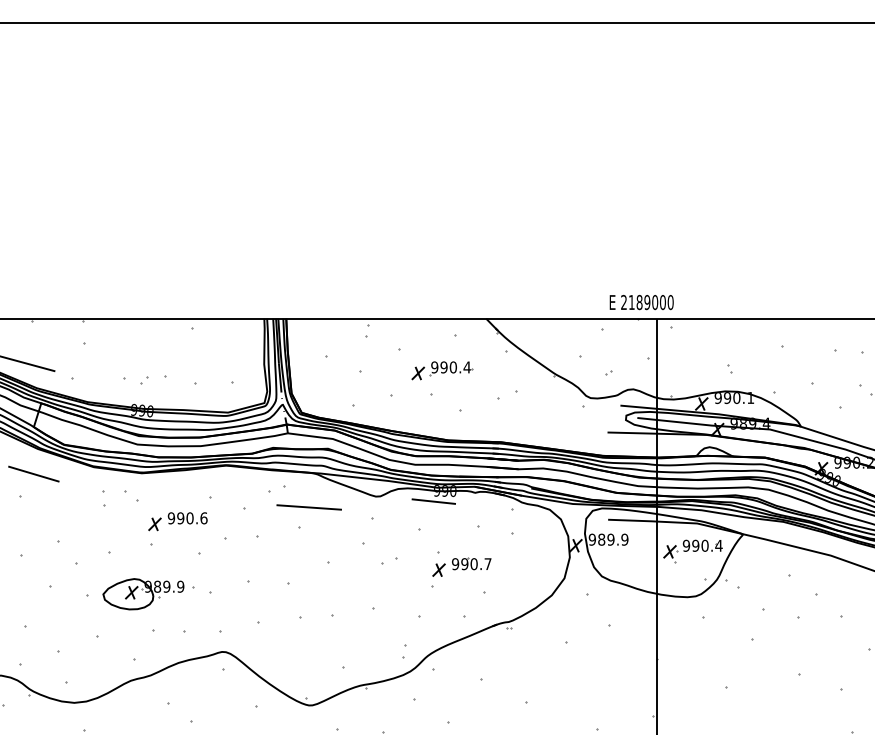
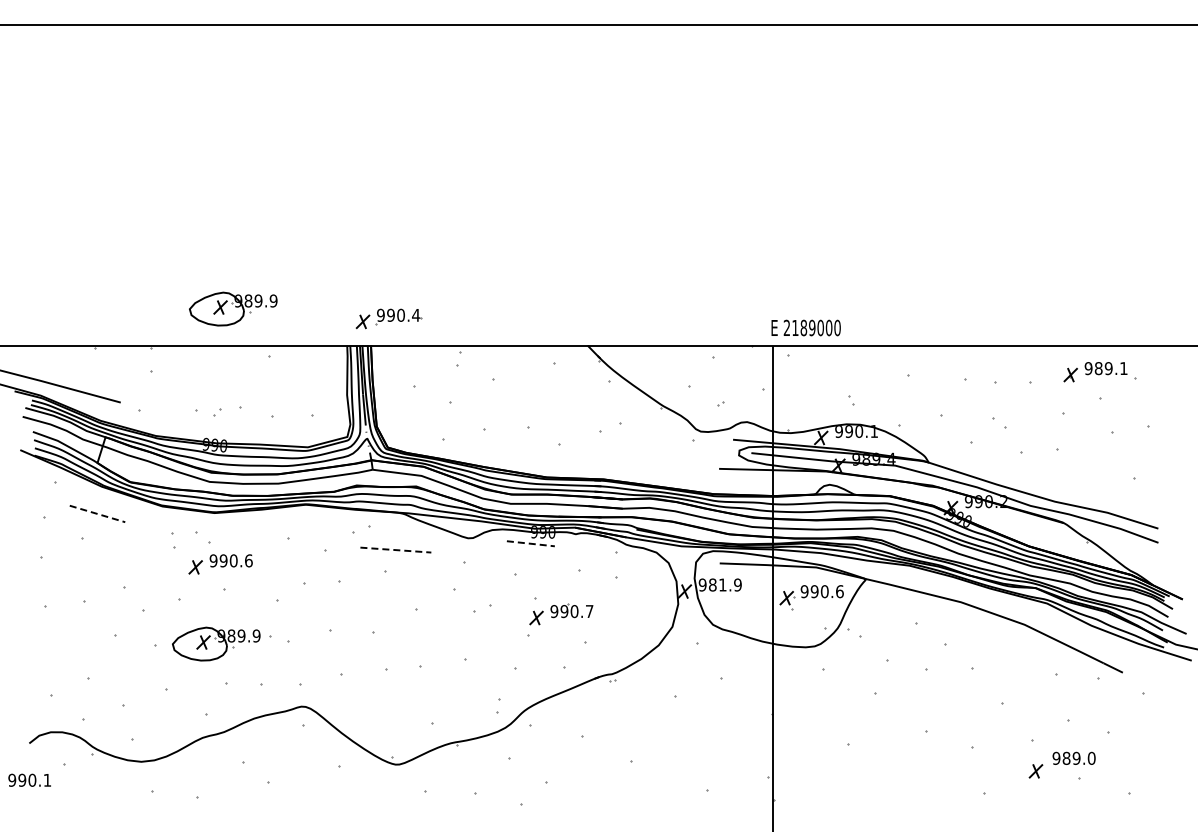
part: (159, 284) -> (233, 308), added
text: (641, 302) -> (805, 327), moved
part: (441, 370) -> (388, 318), moved
line: (33, 473) -> (97, 513), solid -> dashed
line: (434, 501) -> (531, 543), solid -> dashed
line: (308, 507) -> (395, 550), solid -> dashed
part: (177, 521) -> (220, 564), moved
text: (610, 539) -> (722, 584), 989.9 -> 981.9
text: (718, 545) -> (839, 591), 990.4 -> 990.6

